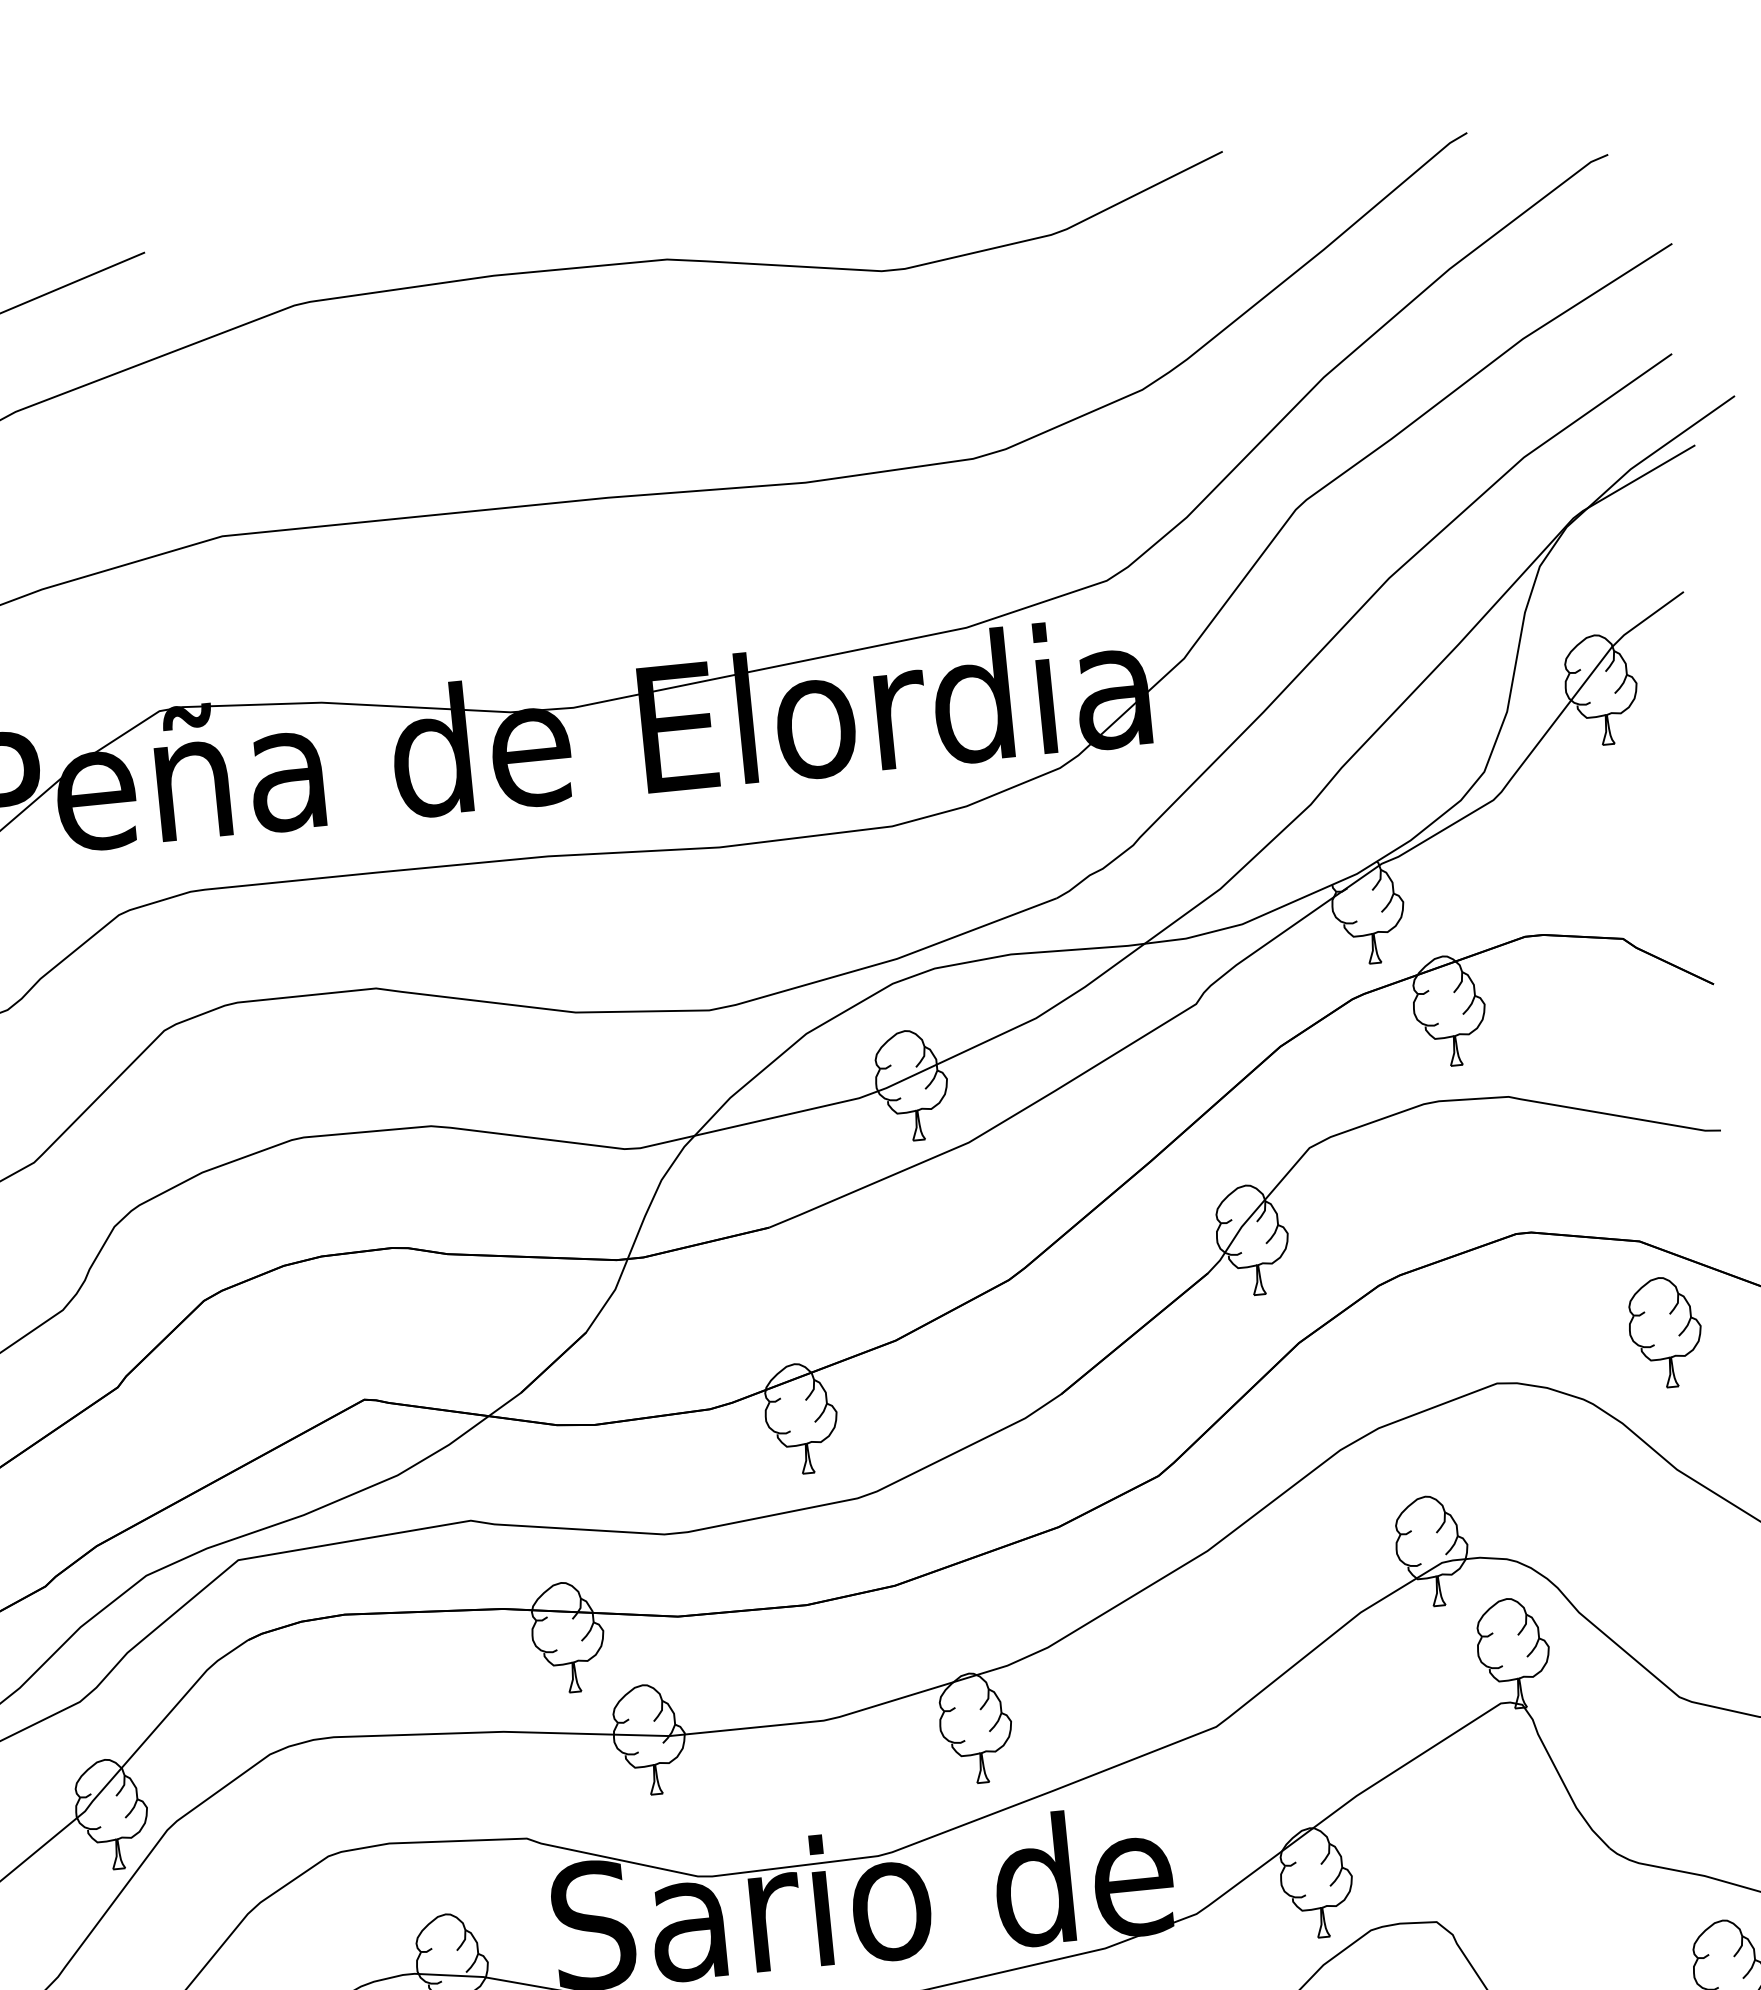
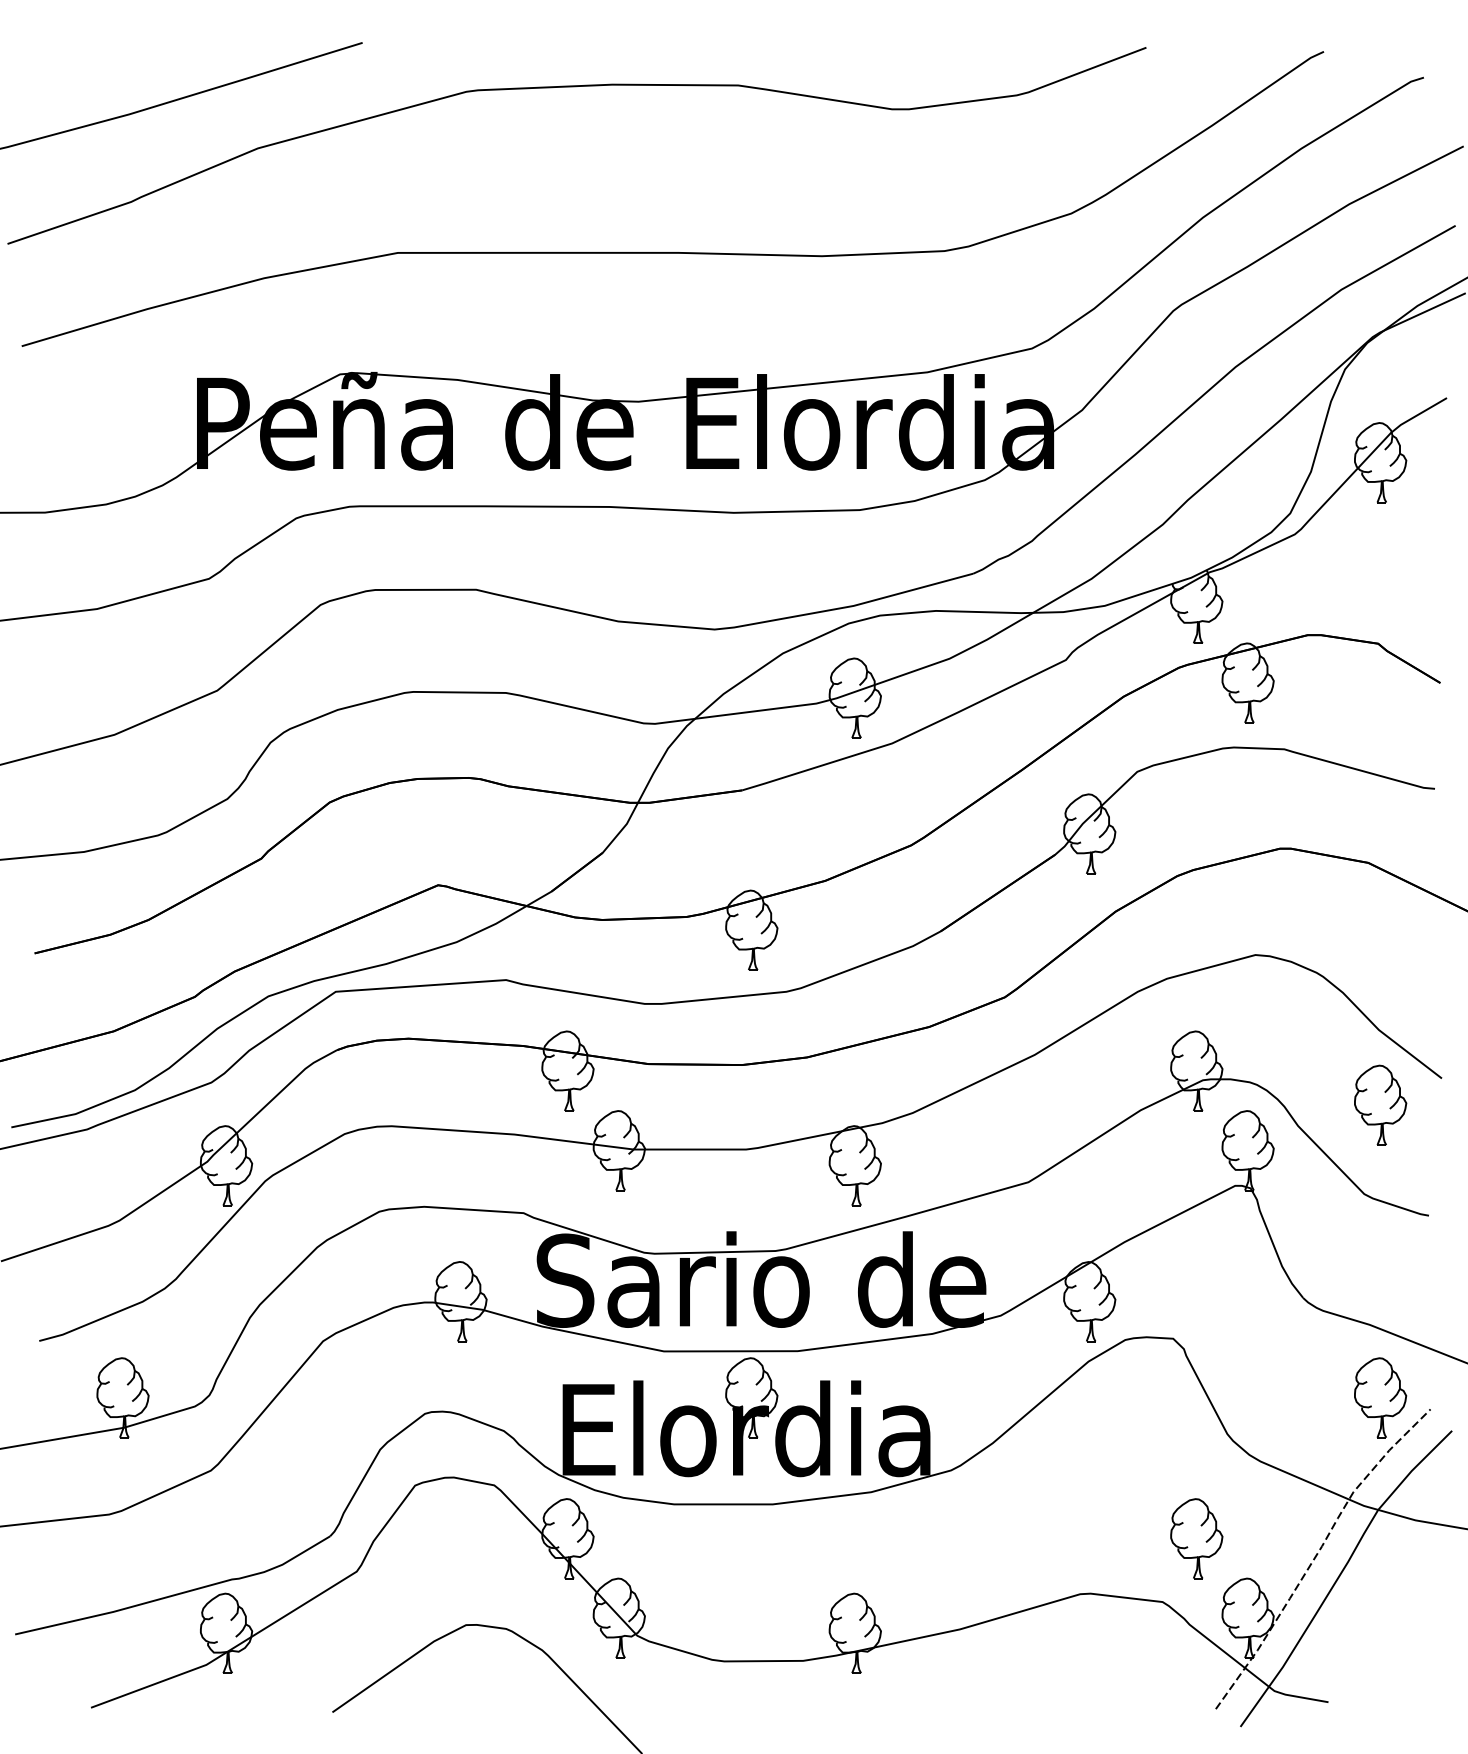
part: (1665, 1331) -> (1380, 1104), moved

